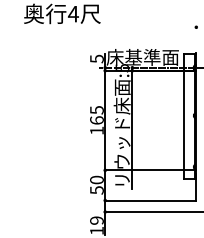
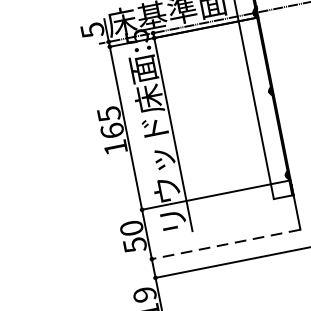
line: (150, 200) -> (225, 244), solid -> dashed

